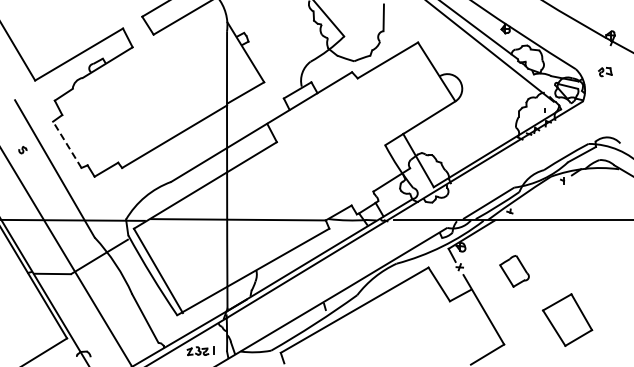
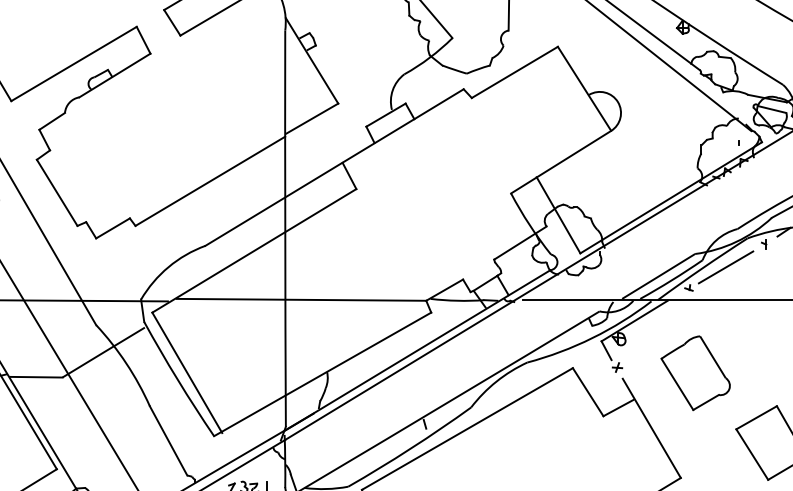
line: (67, 144) -> (57, 192), dashed -> solid
line: (535, 196) -> (725, 266), added
part: (514, 271) -> (695, 373), size x1.67

